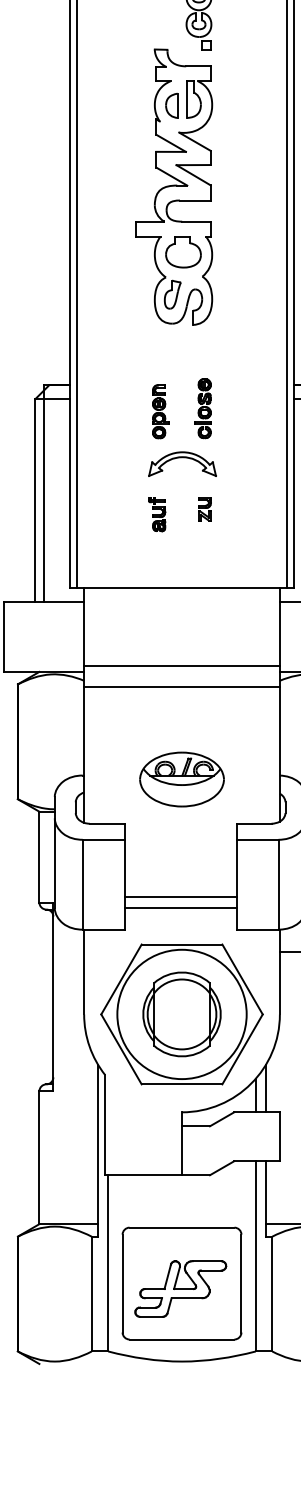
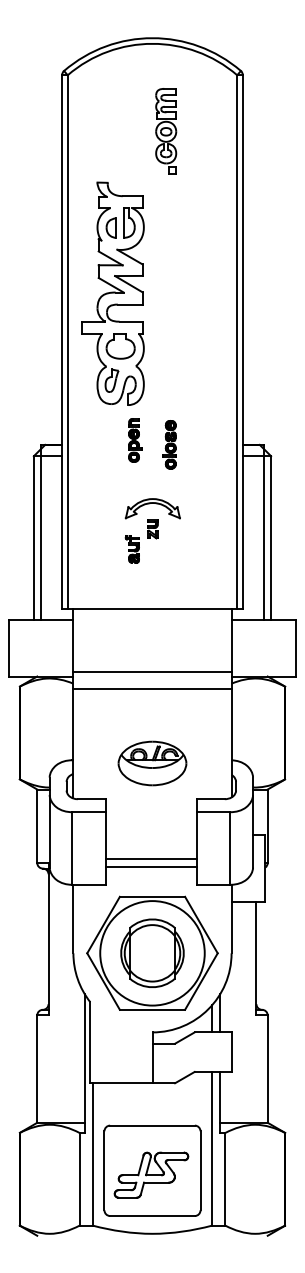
part: (173, 186) -> (112, 293), moved
part: (203, 408) -> (169, 444), moved
part: (160, 411) -> (135, 440), moved
part: (204, 509) -> (152, 529), moved

